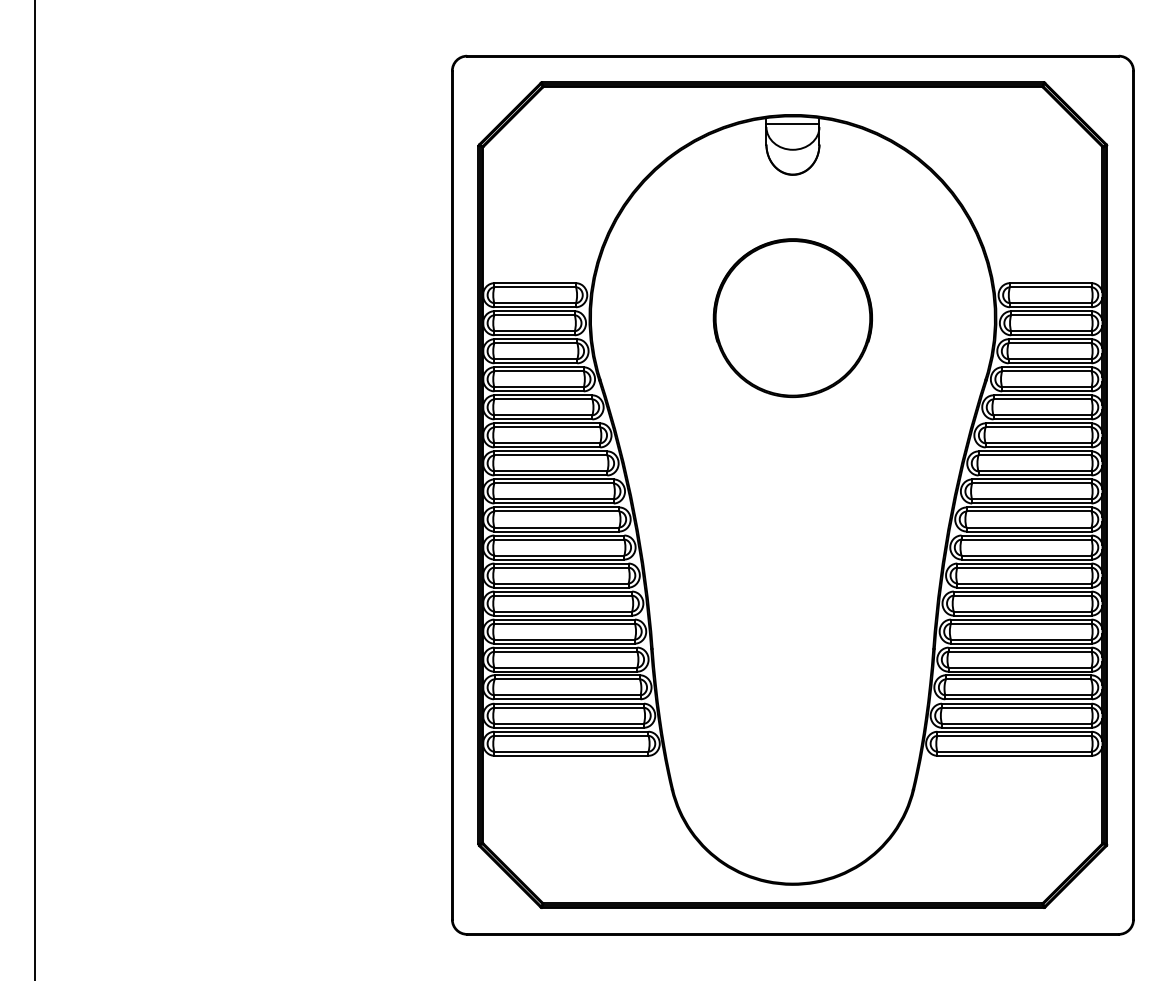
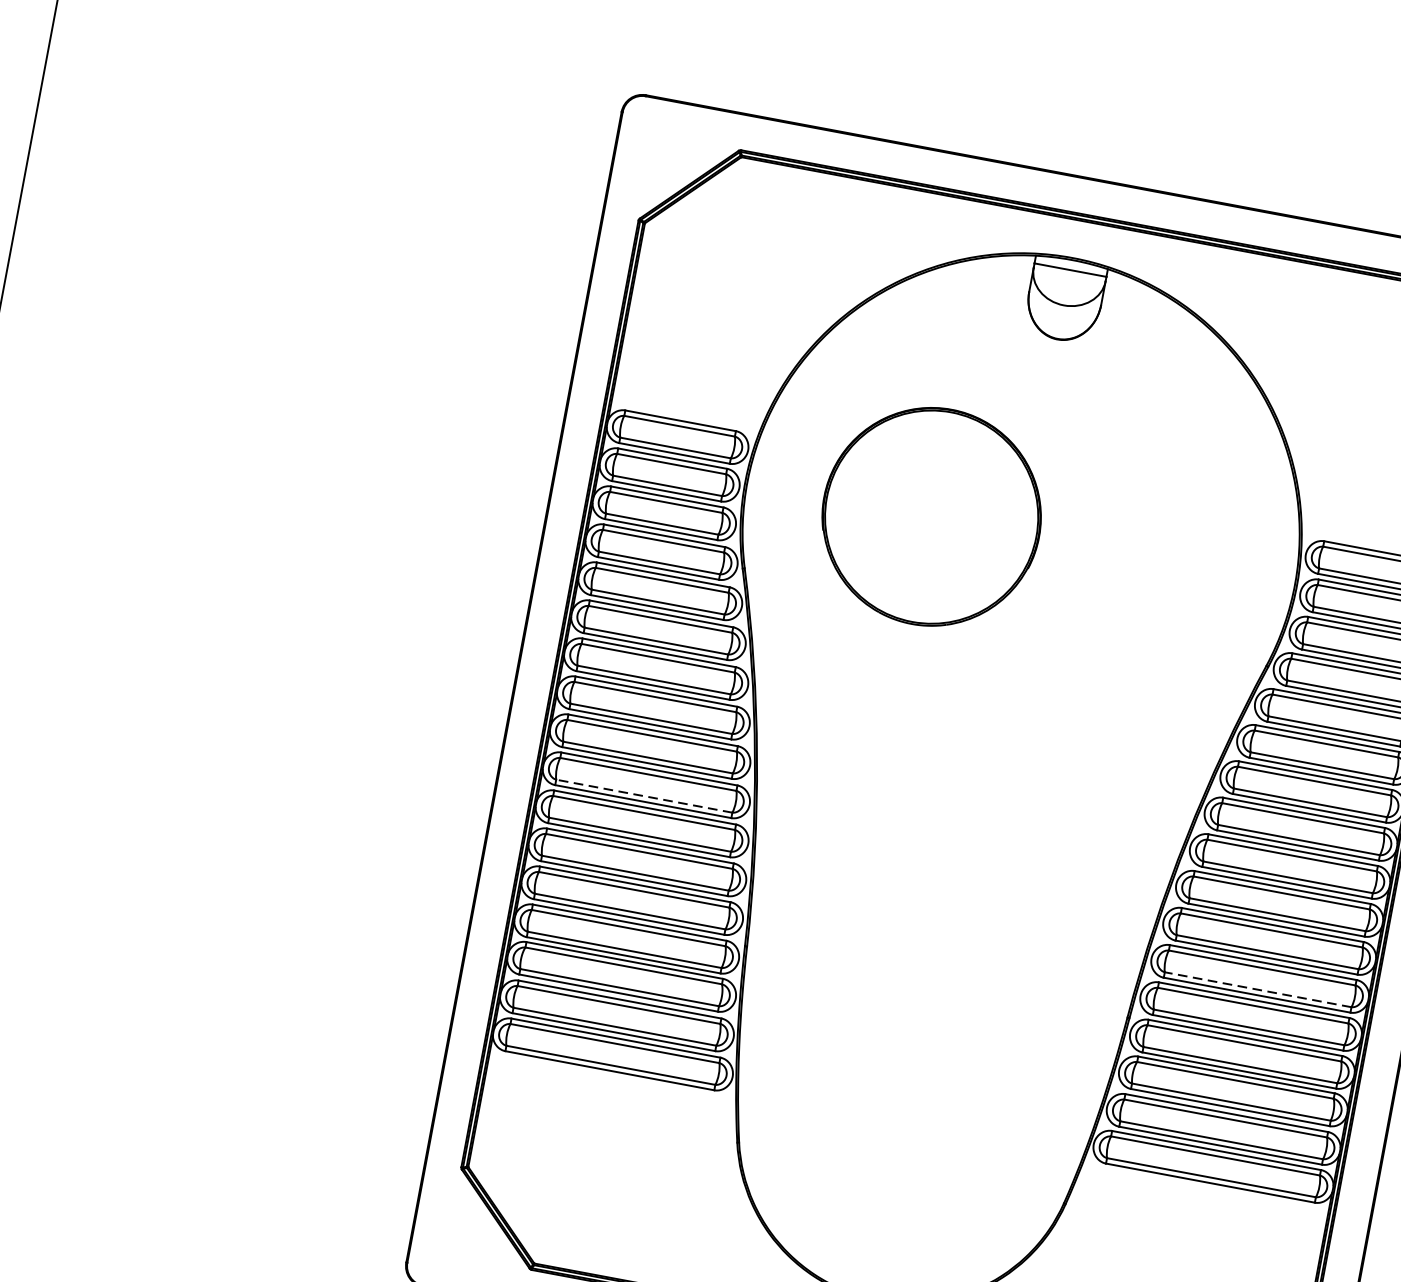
part: (792, 317) -> (931, 515), moved
line: (559, 555) -> (644, 796), solid -> dashed
line: (1022, 611) -> (1257, 989), solid -> dashed

